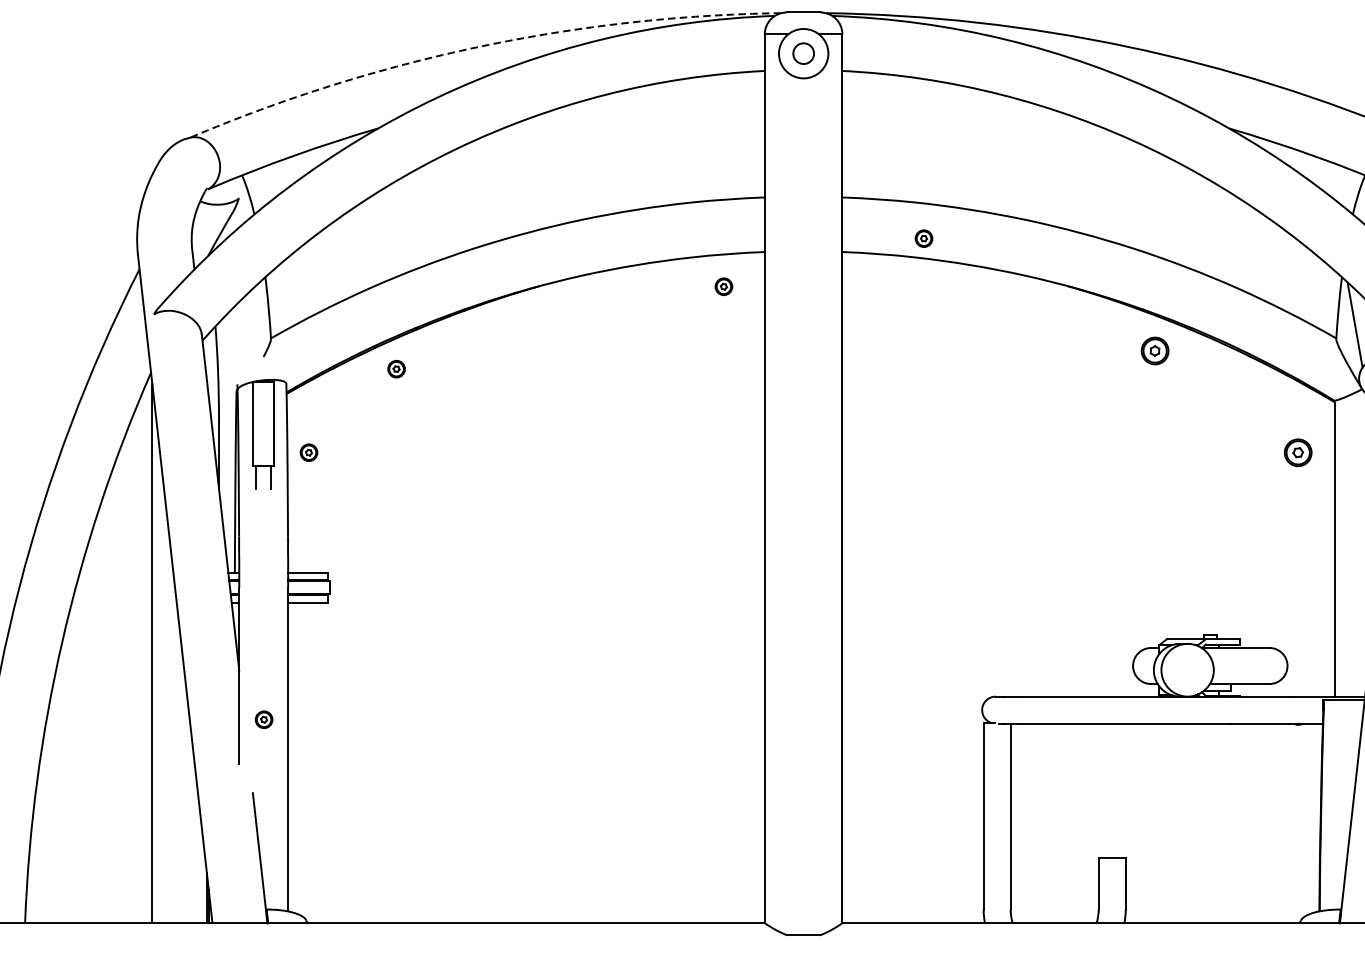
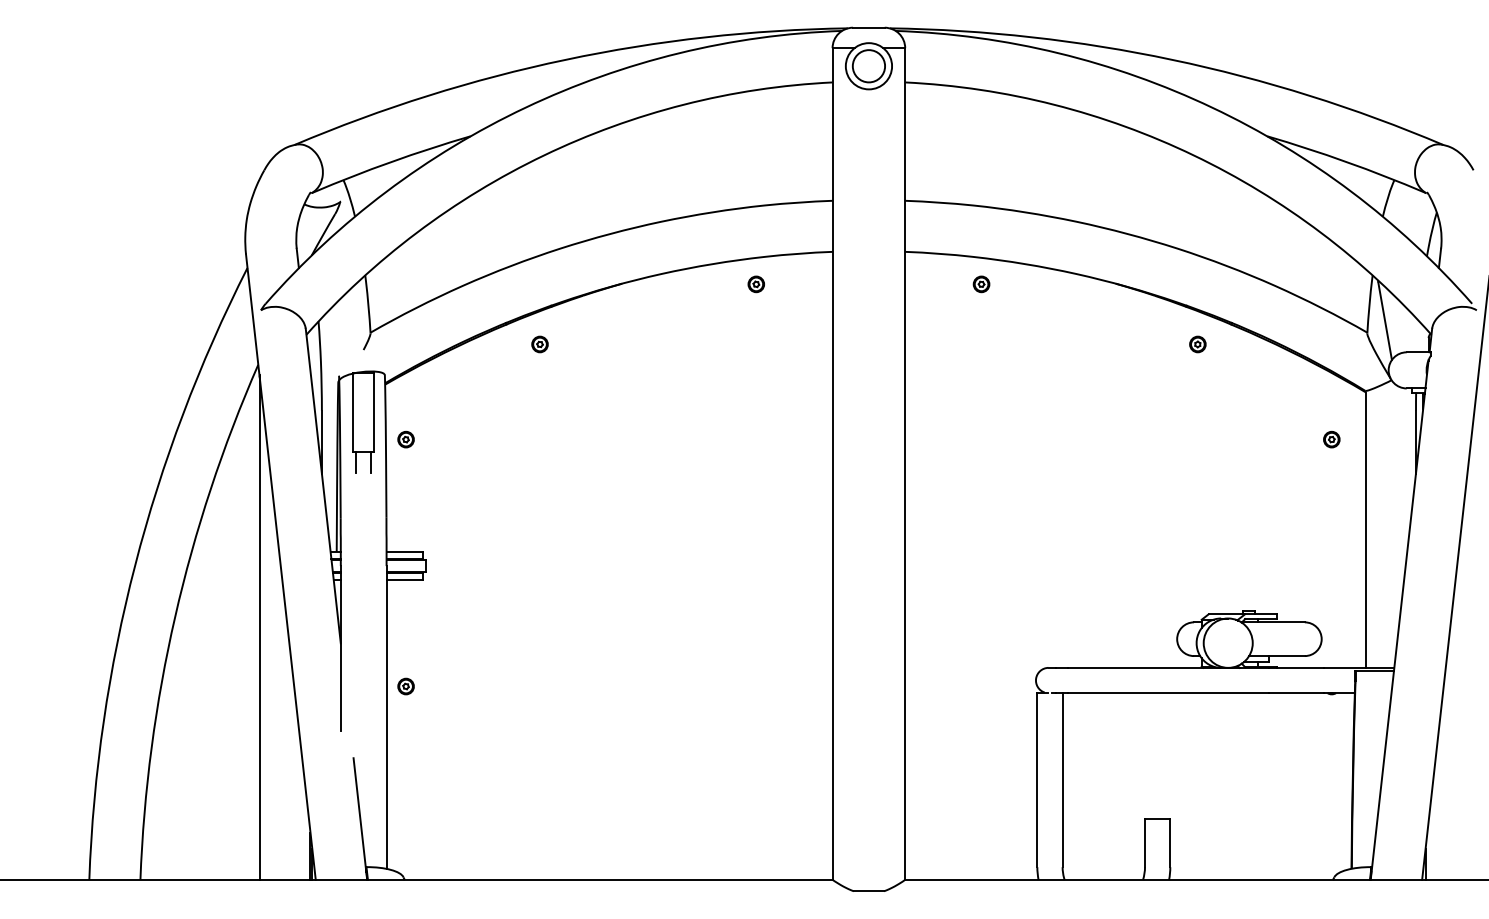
arc: (479, 46) -> (565, 59), dashed -> solid
circle: (803, 53) -> (868, 66), size x1.67
part: (923, 238) -> (981, 284), moved
part: (723, 286) -> (755, 284), moved
part: (1154, 351) -> (1197, 344), size x0.62
part: (396, 369) -> (539, 344), moved
part: (1297, 452) -> (1331, 439), size x0.62
part: (263, 719) -> (405, 686), moved

